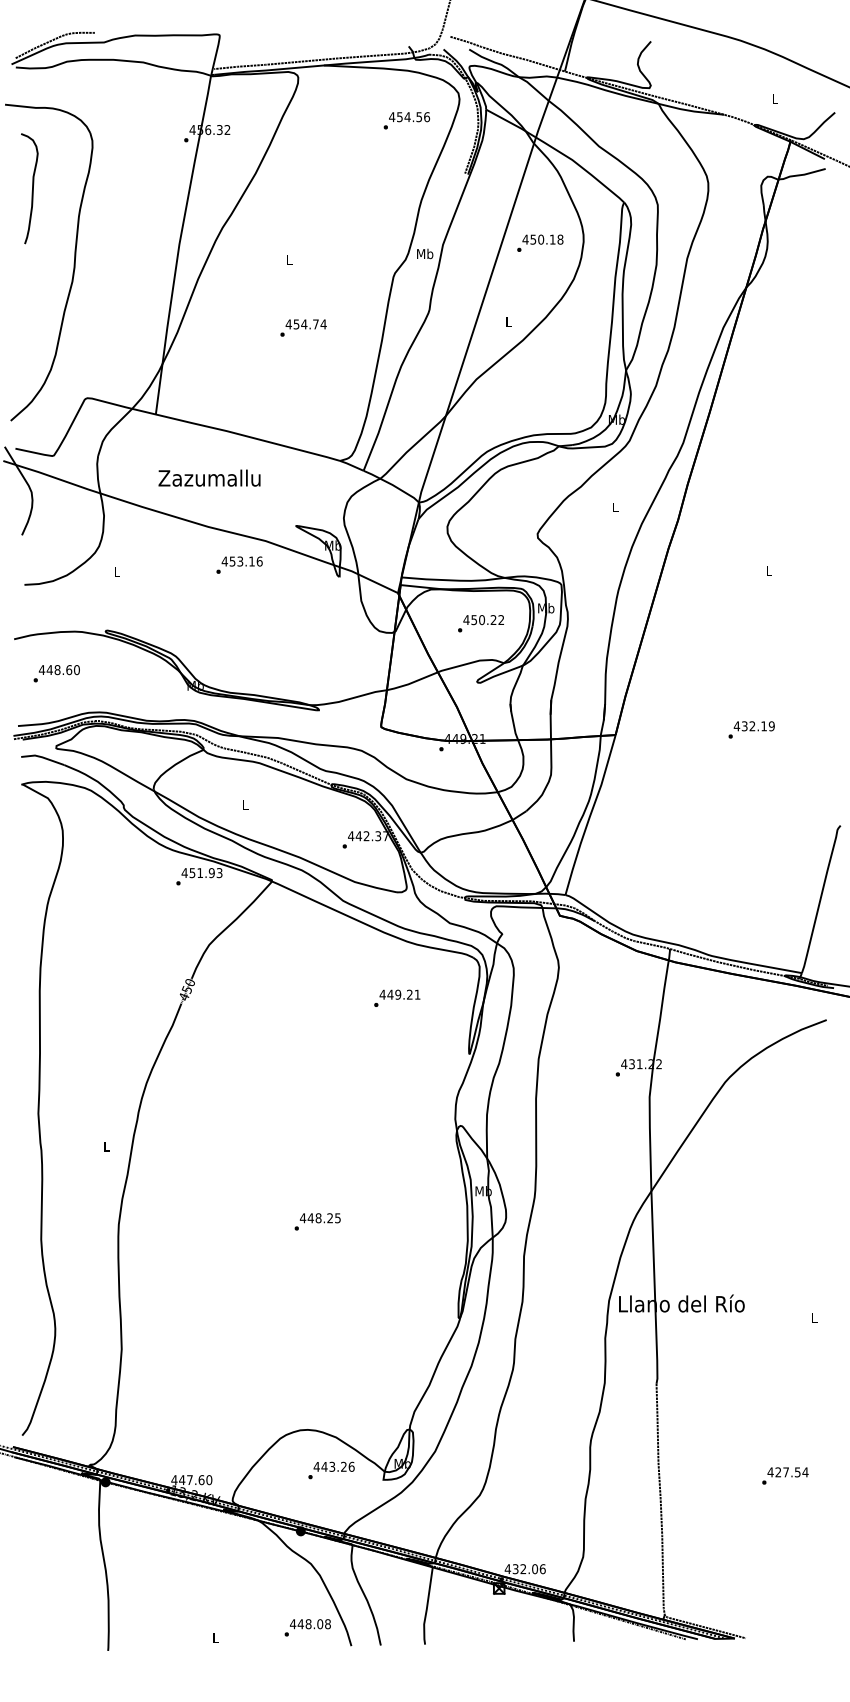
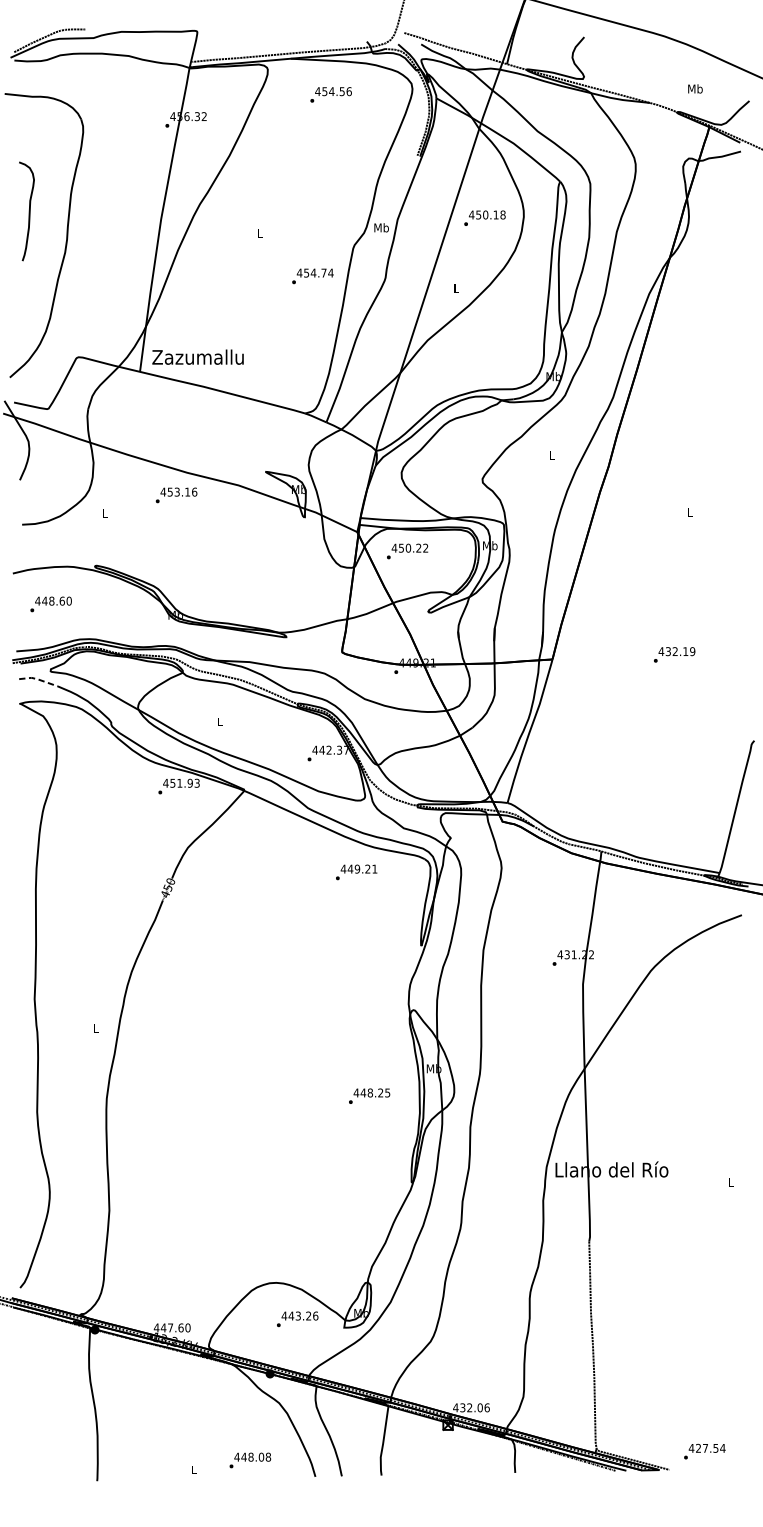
text: (774, 99) -> (695, 89), L -> Mb
text: (406, 120) -> (330, 94), moved
curve: (32, 188) -> (29, 211), moved
text: (303, 327) -> (312, 275), moved
text: (209, 477) -> (198, 356), moved
text: (239, 564) -> (176, 494), moved
text: (480, 623) -> (407, 551), moved
line: (42, 757) -> (38, 679), solid -> dashed
text: (397, 997) -> (356, 871), moved
text: (317, 1221) -> (369, 1095), moved
text: (785, 1475) -> (704, 1451), moved
text: (307, 1627) -> (250, 1460), moved

